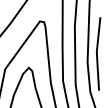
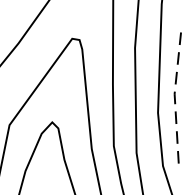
line: (96, 53) -> (174, 96), solid -> dashed

